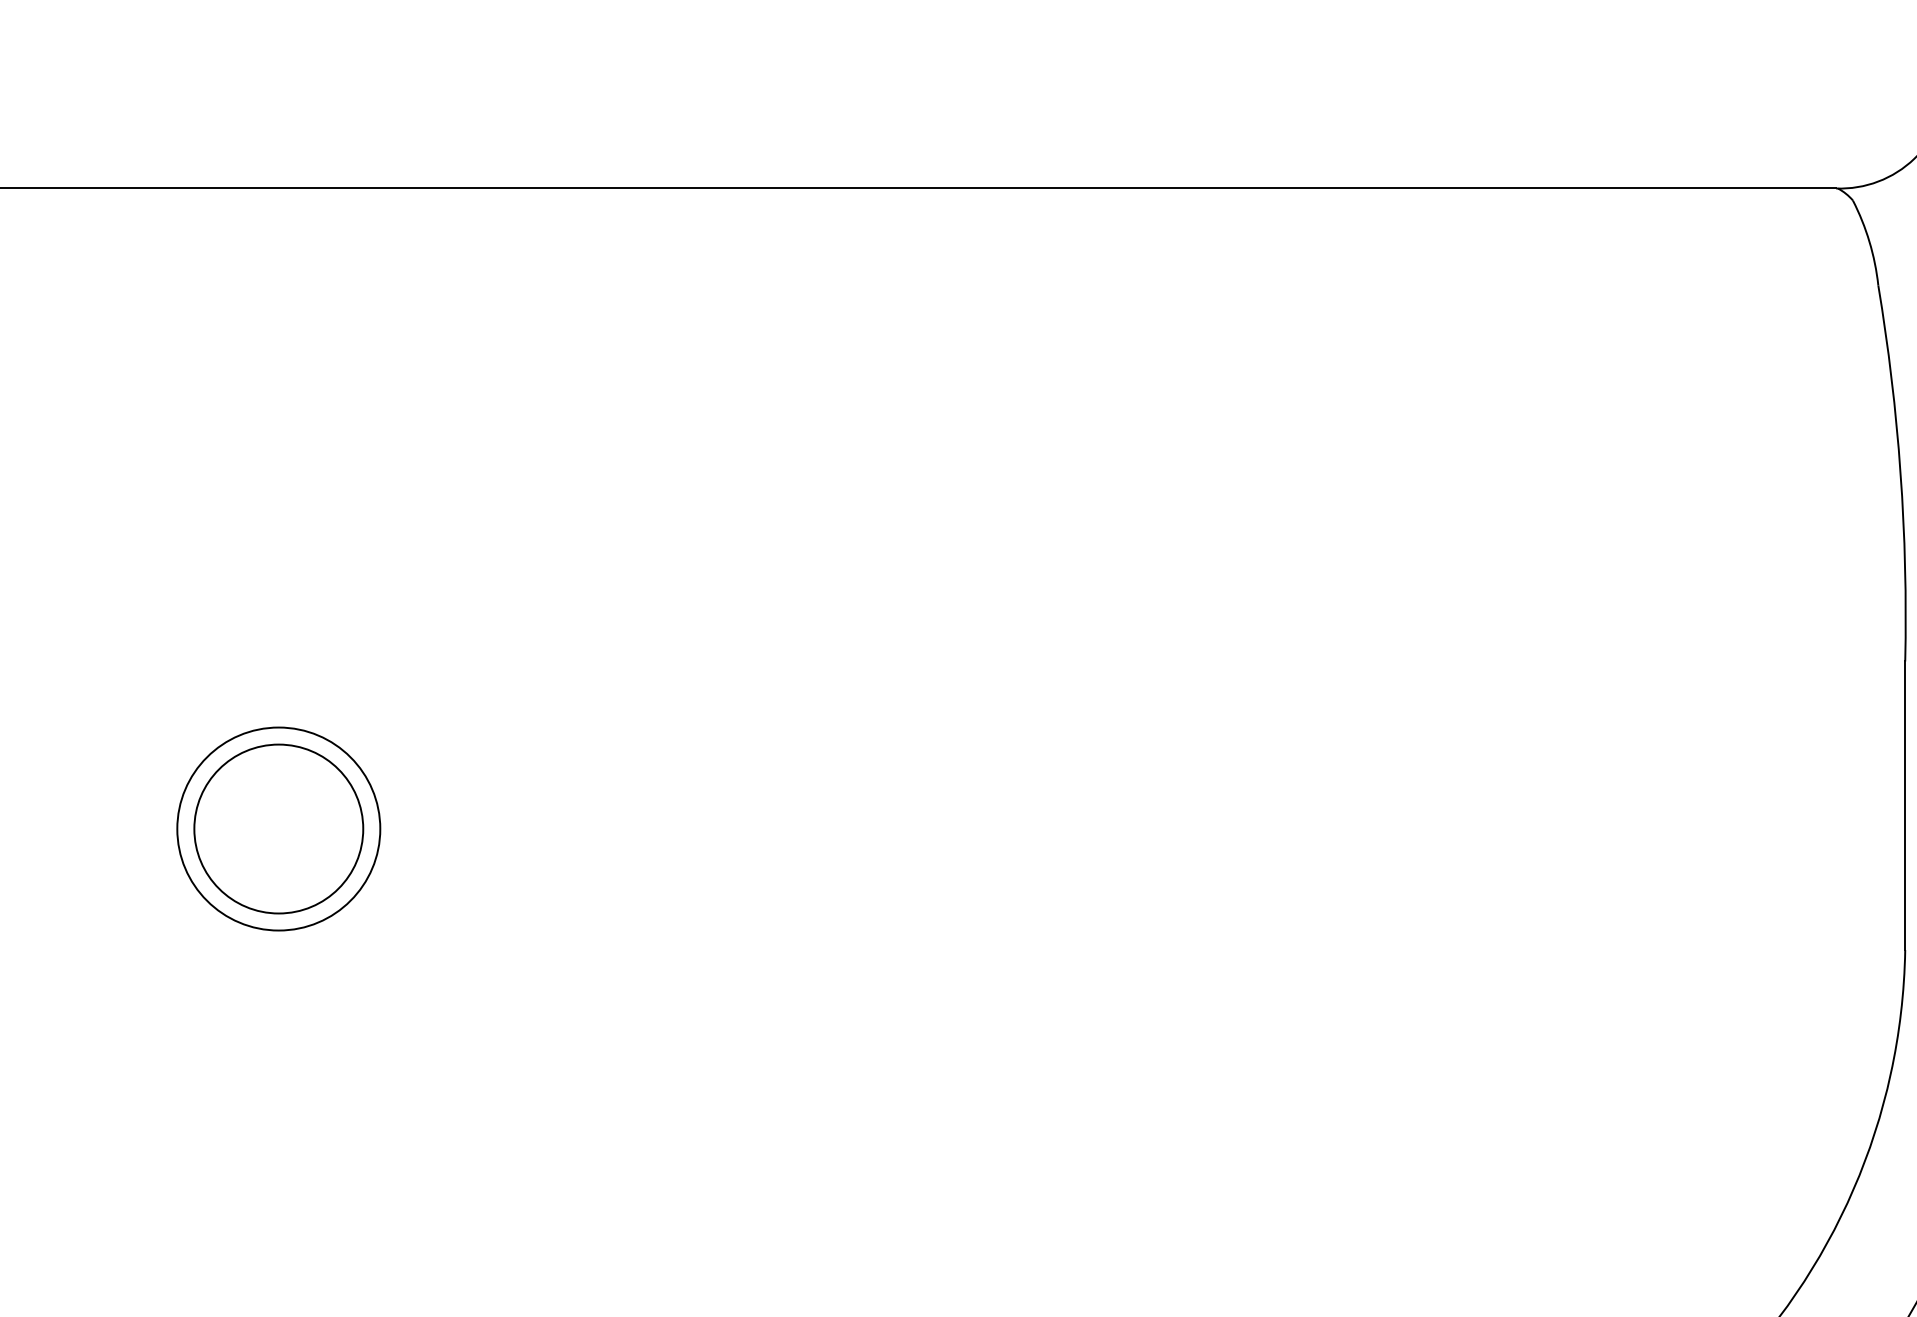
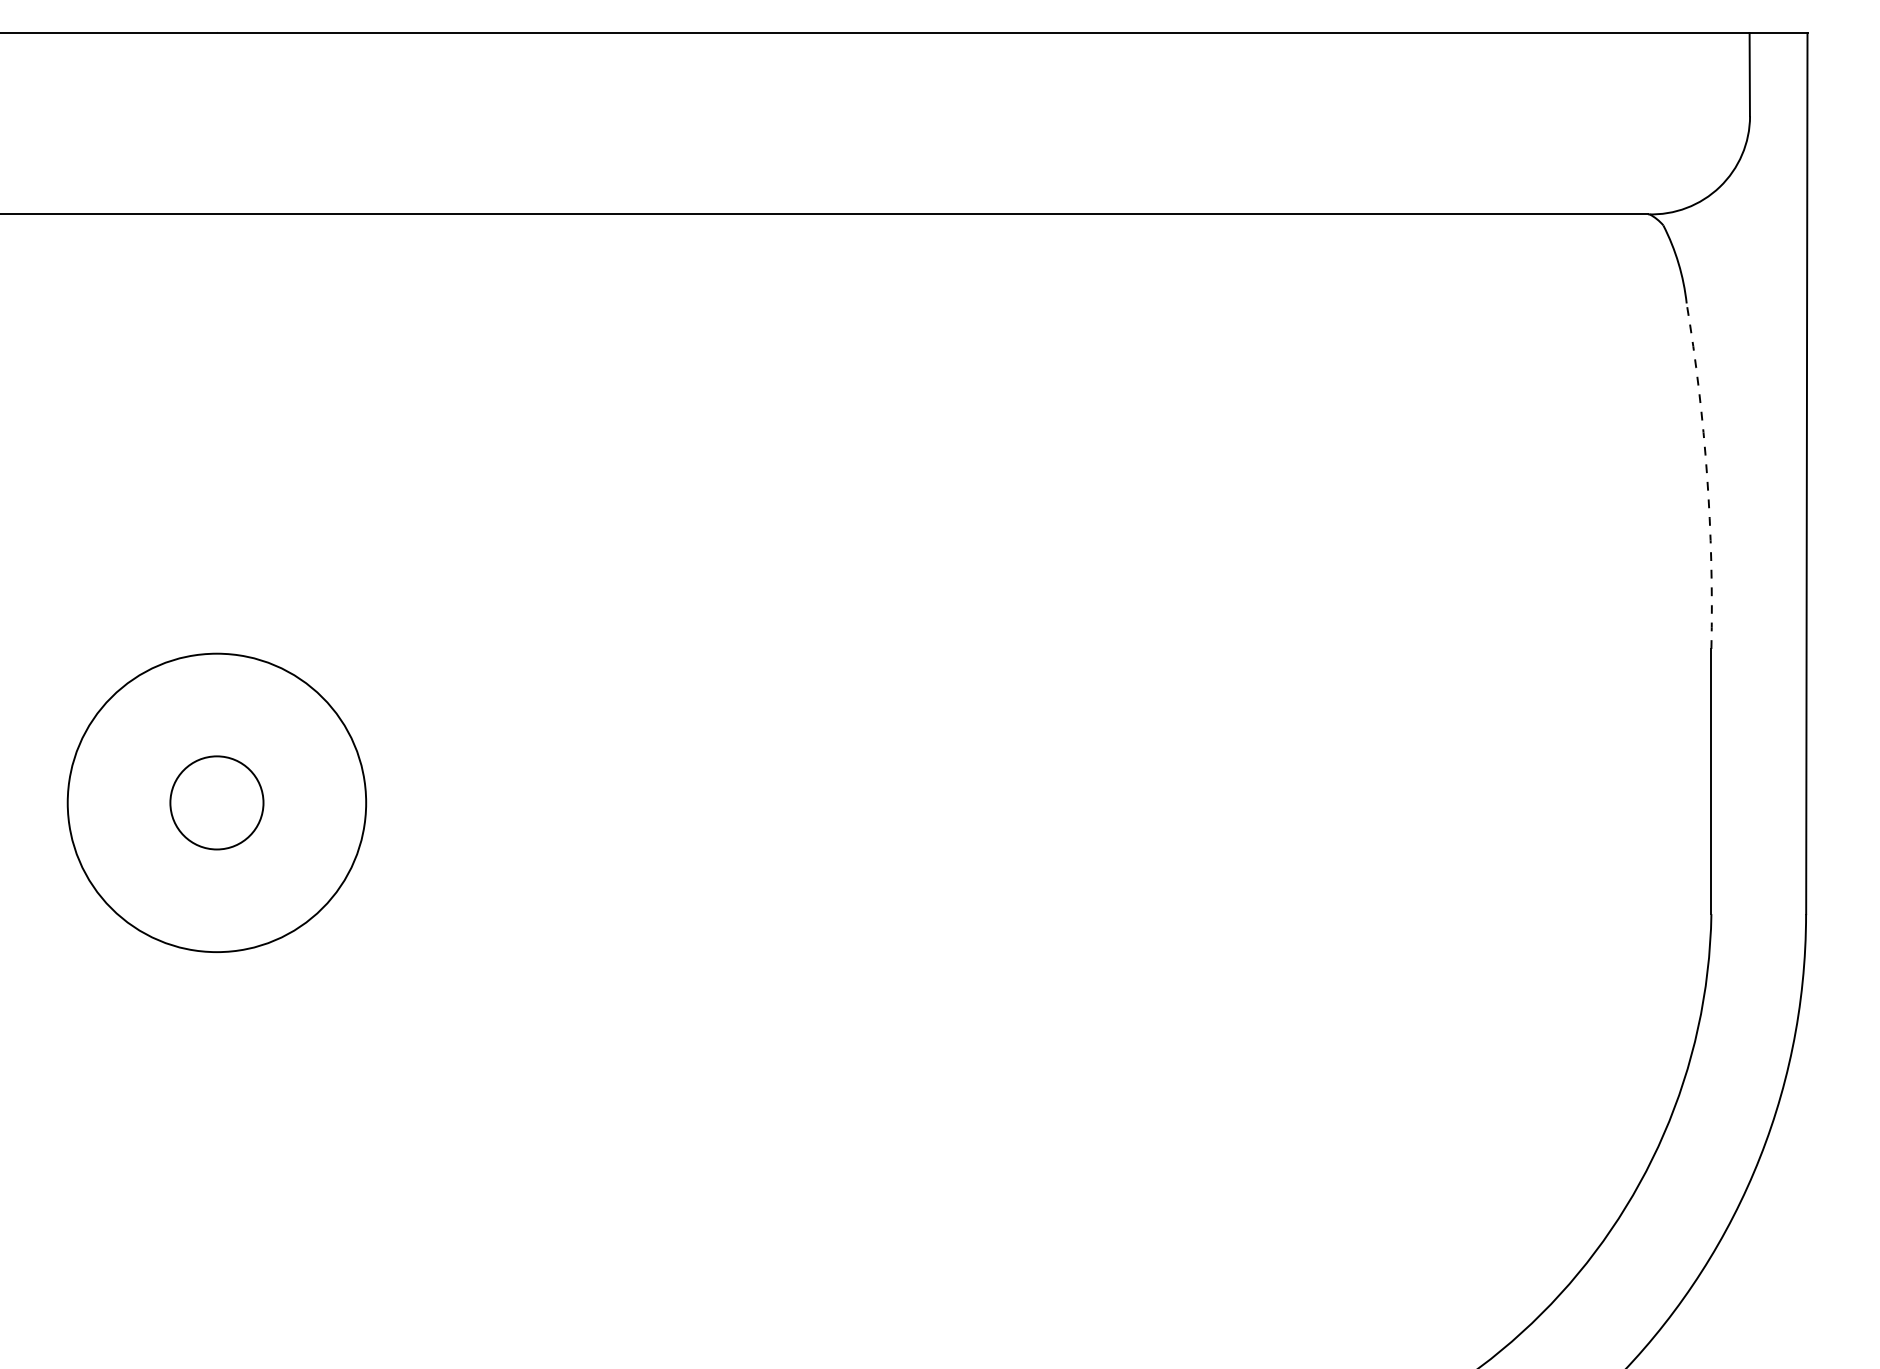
arc: (1900, 472) -> (1707, 475), solid -> dashed
circle: (278, 828) -> (216, 802), size x0.6
circle: (278, 828) -> (216, 802), size x1.6

